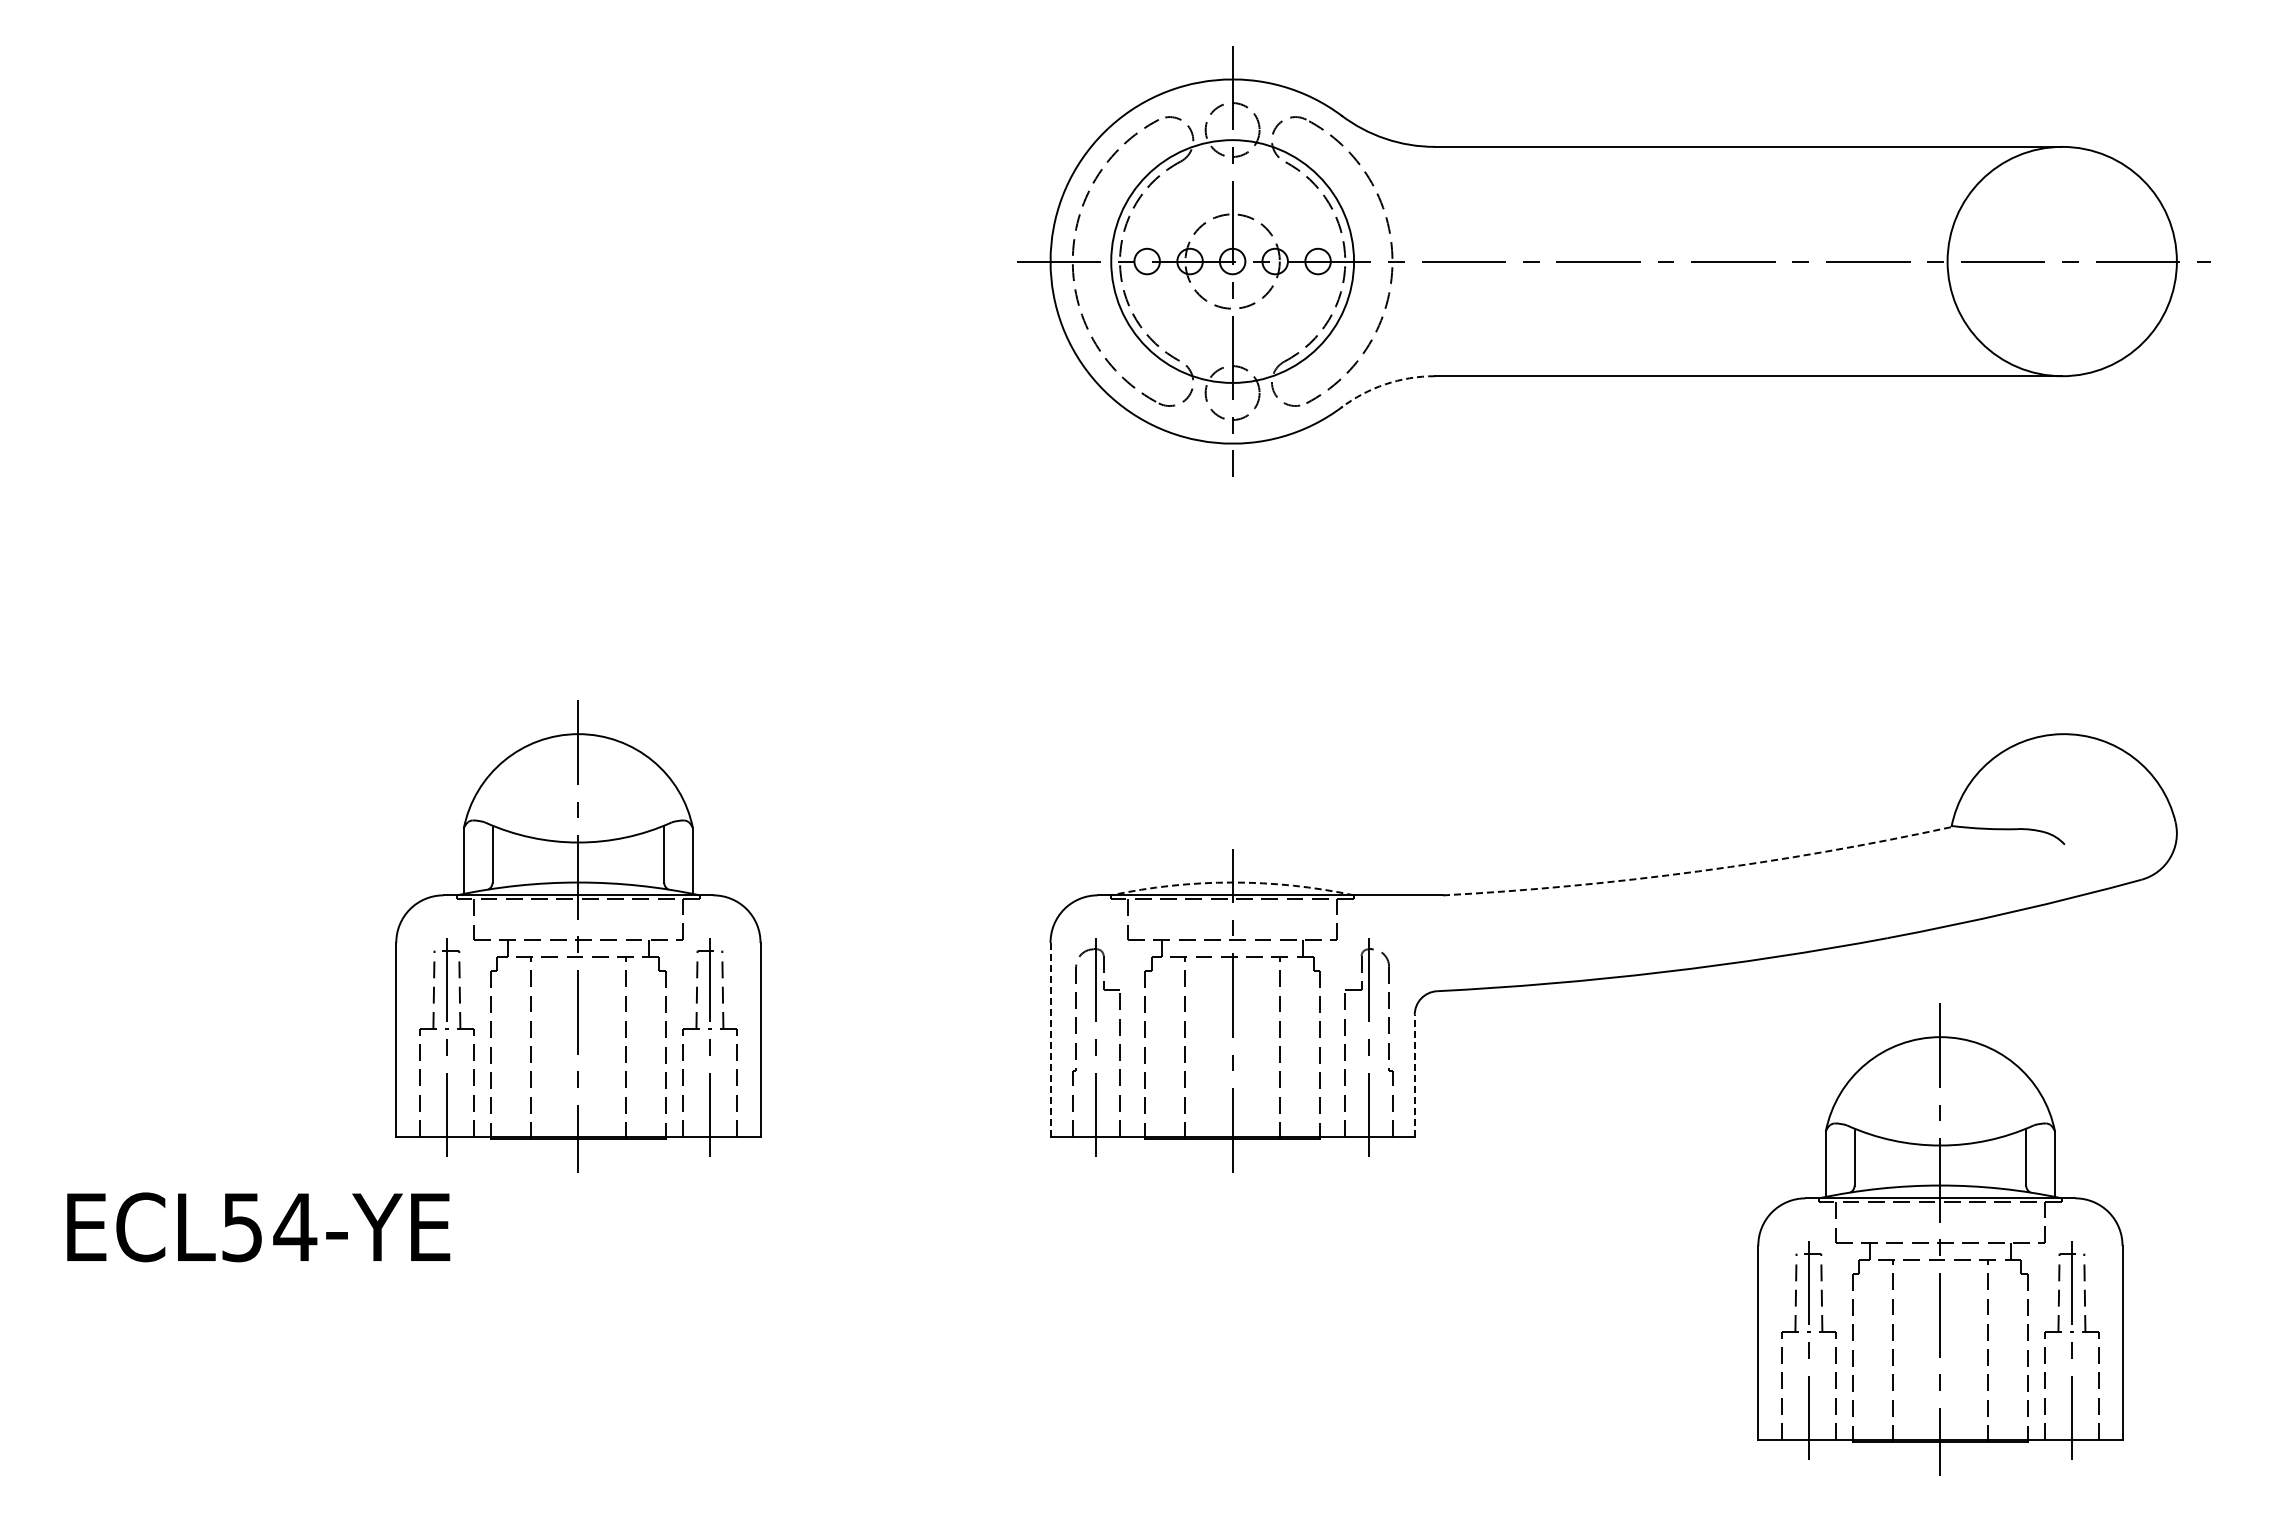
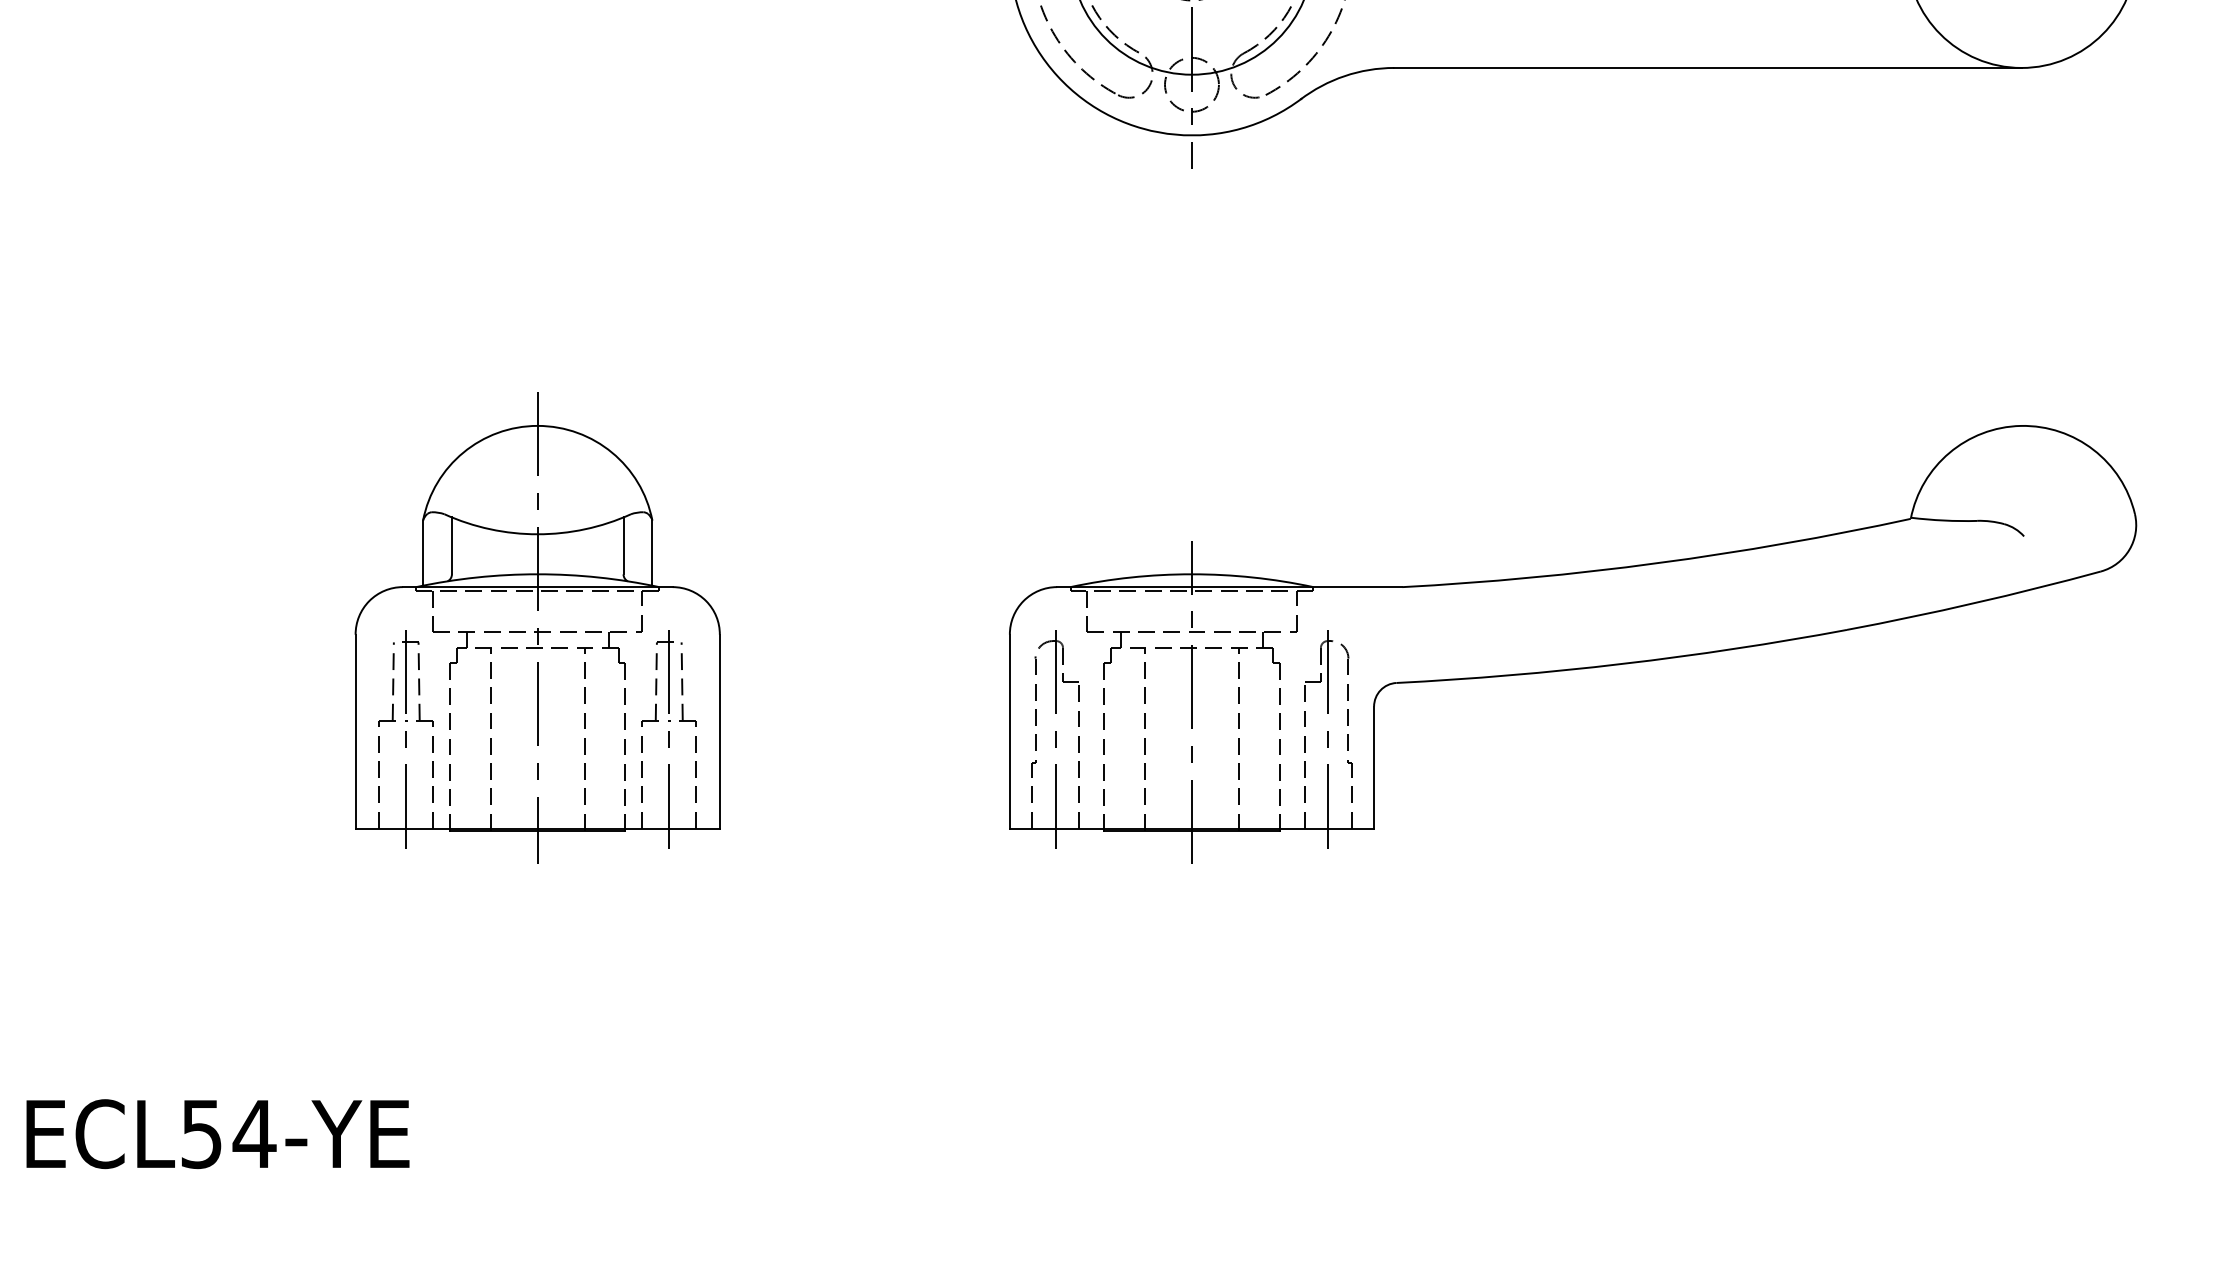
arc: (1385, 384) -> (1344, 76), dashed -> solid
arc: (1698, 871) -> (1657, 563), dashed -> solid
arc: (1232, 882) -> (1191, 574), dashed -> solid
line: (1050, 1039) -> (1009, 731), dashed -> solid
line: (1414, 1075) -> (1373, 767), dashed -> solid
text: (258, 1227) -> (217, 1134), moved
part: (1940, 1239) -> (1899, 931), removed

